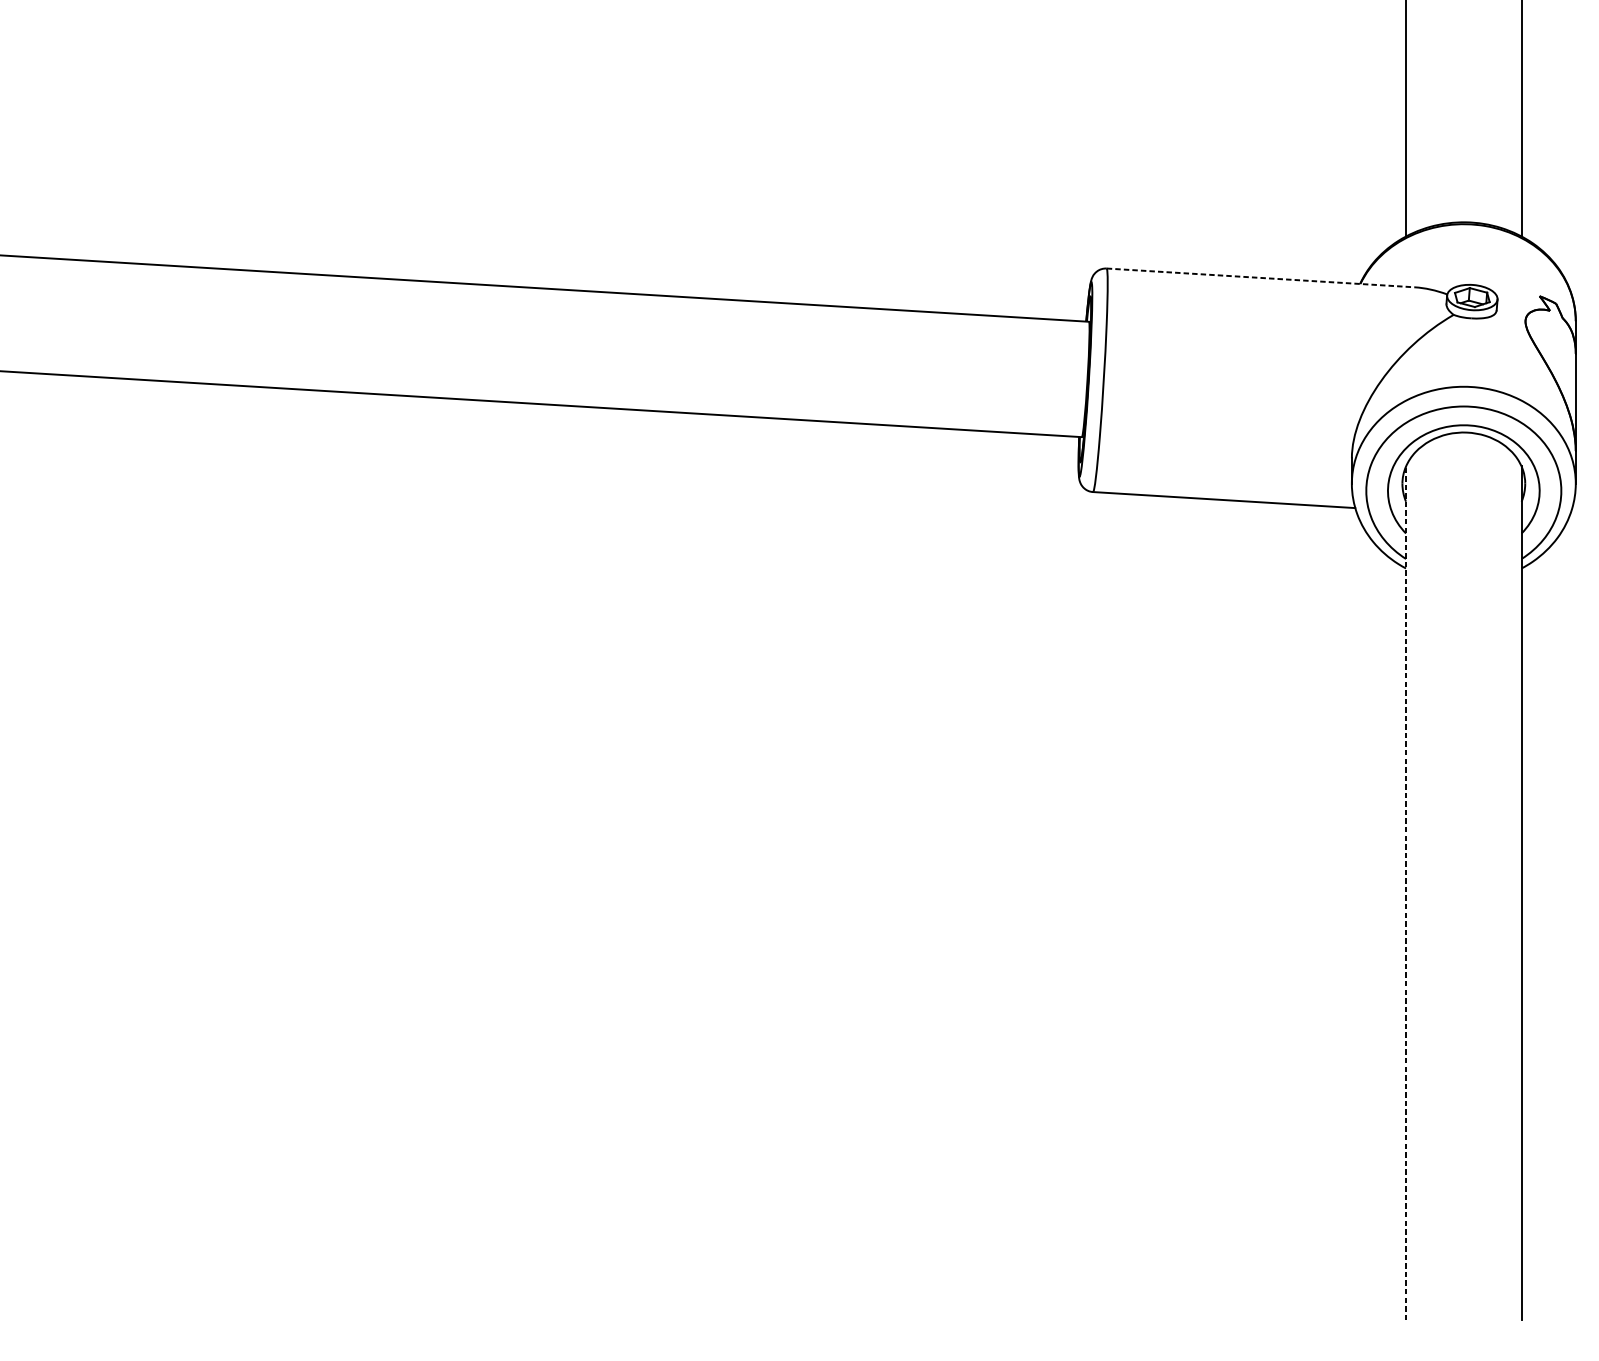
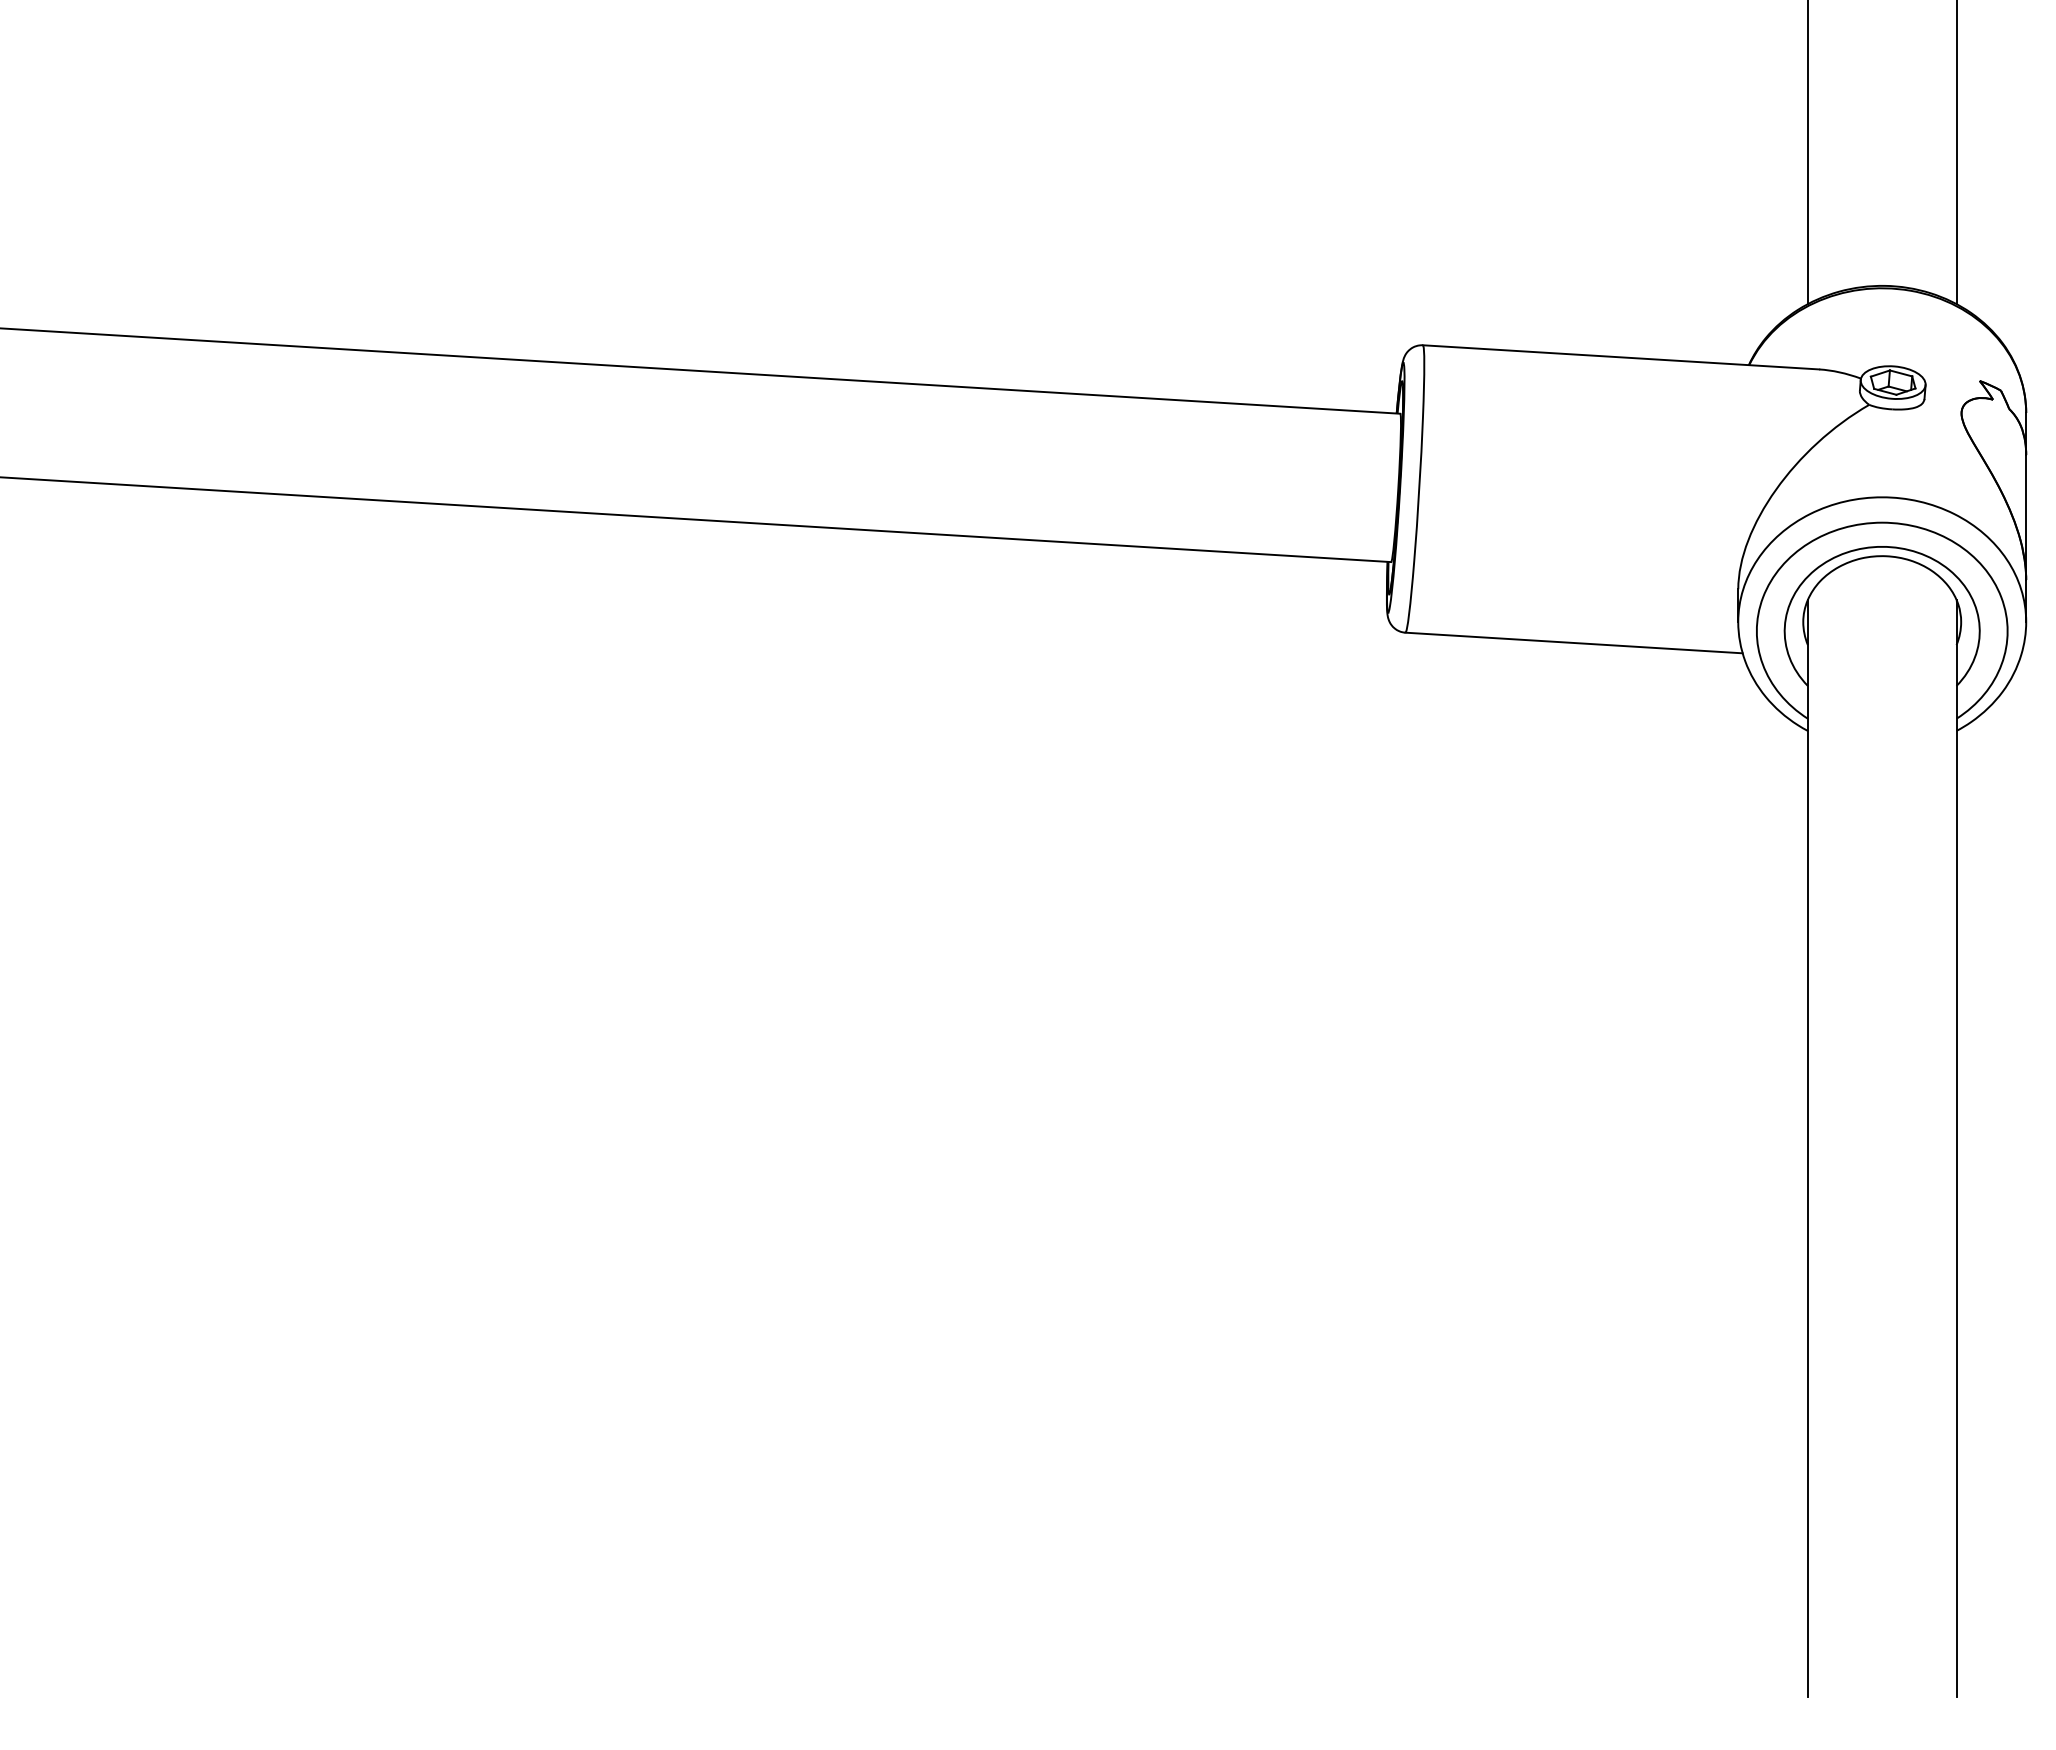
line: (1261, 278) -> (1621, 357), dashed -> solid
line: (1405, 893) -> (1807, 1148), dashed -> solid

